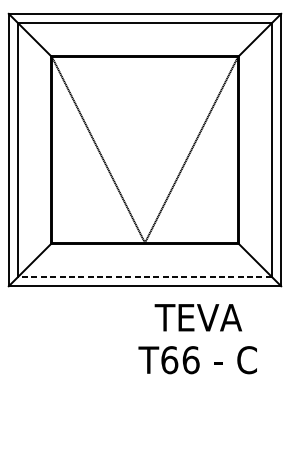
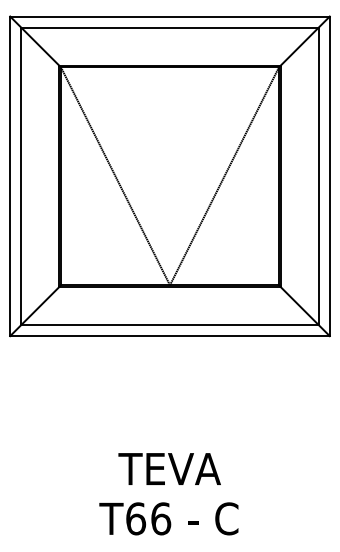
line: (145, 277) -> (170, 325), dashed -> solid
text: (197, 339) -> (168, 494), moved

